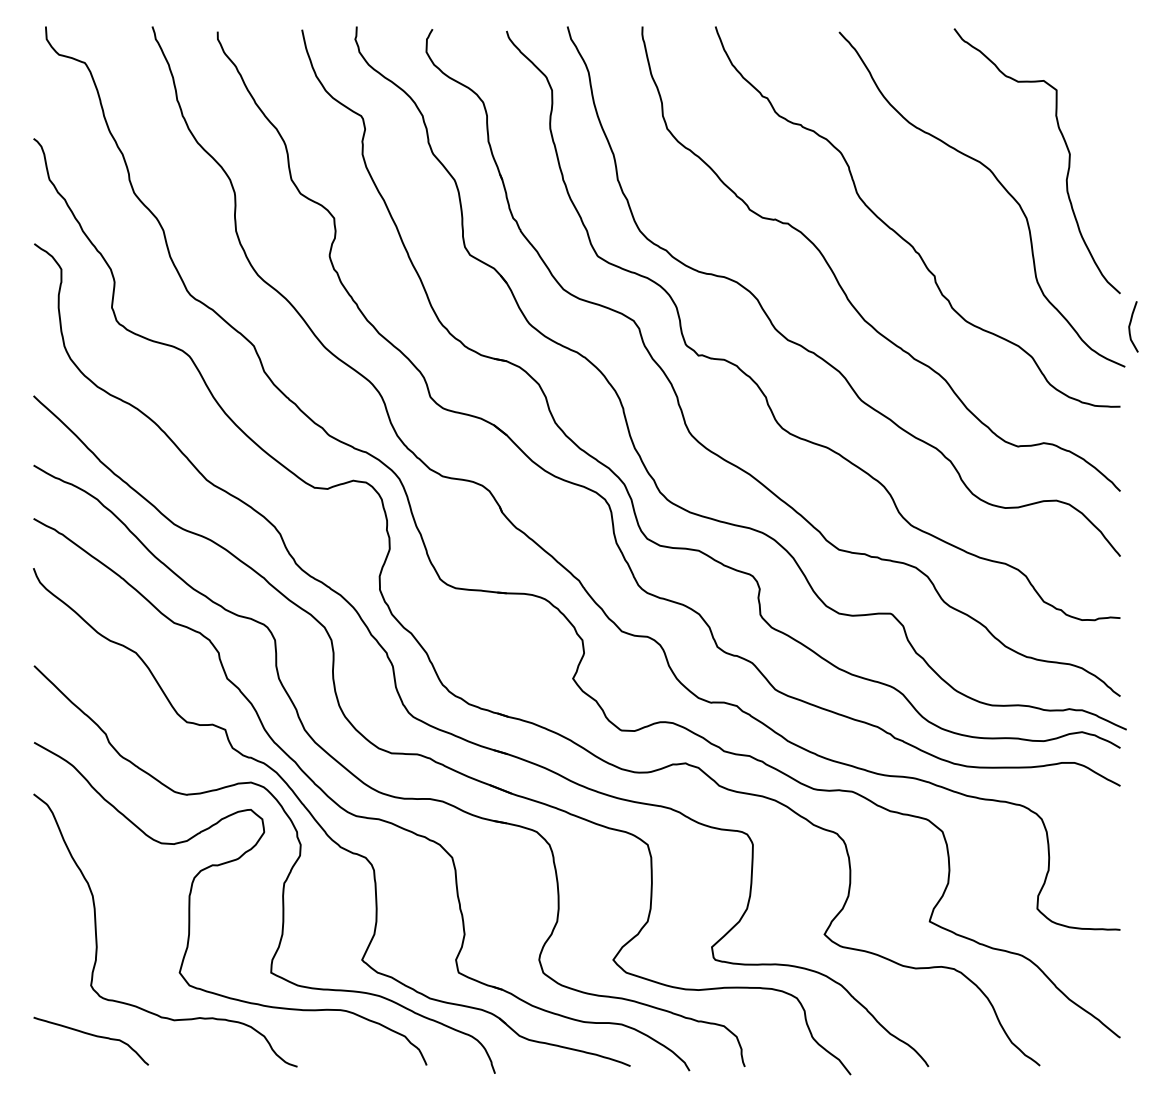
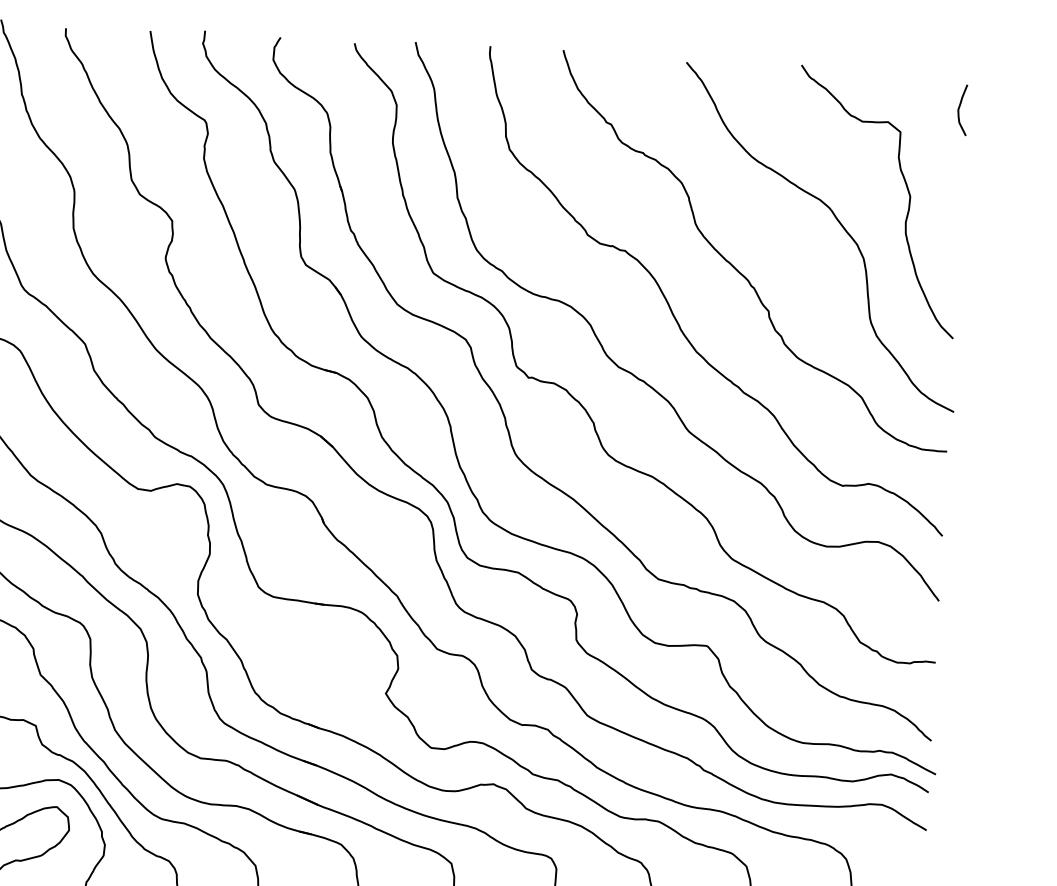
curve: (1130, 326) -> (959, 109), moved

